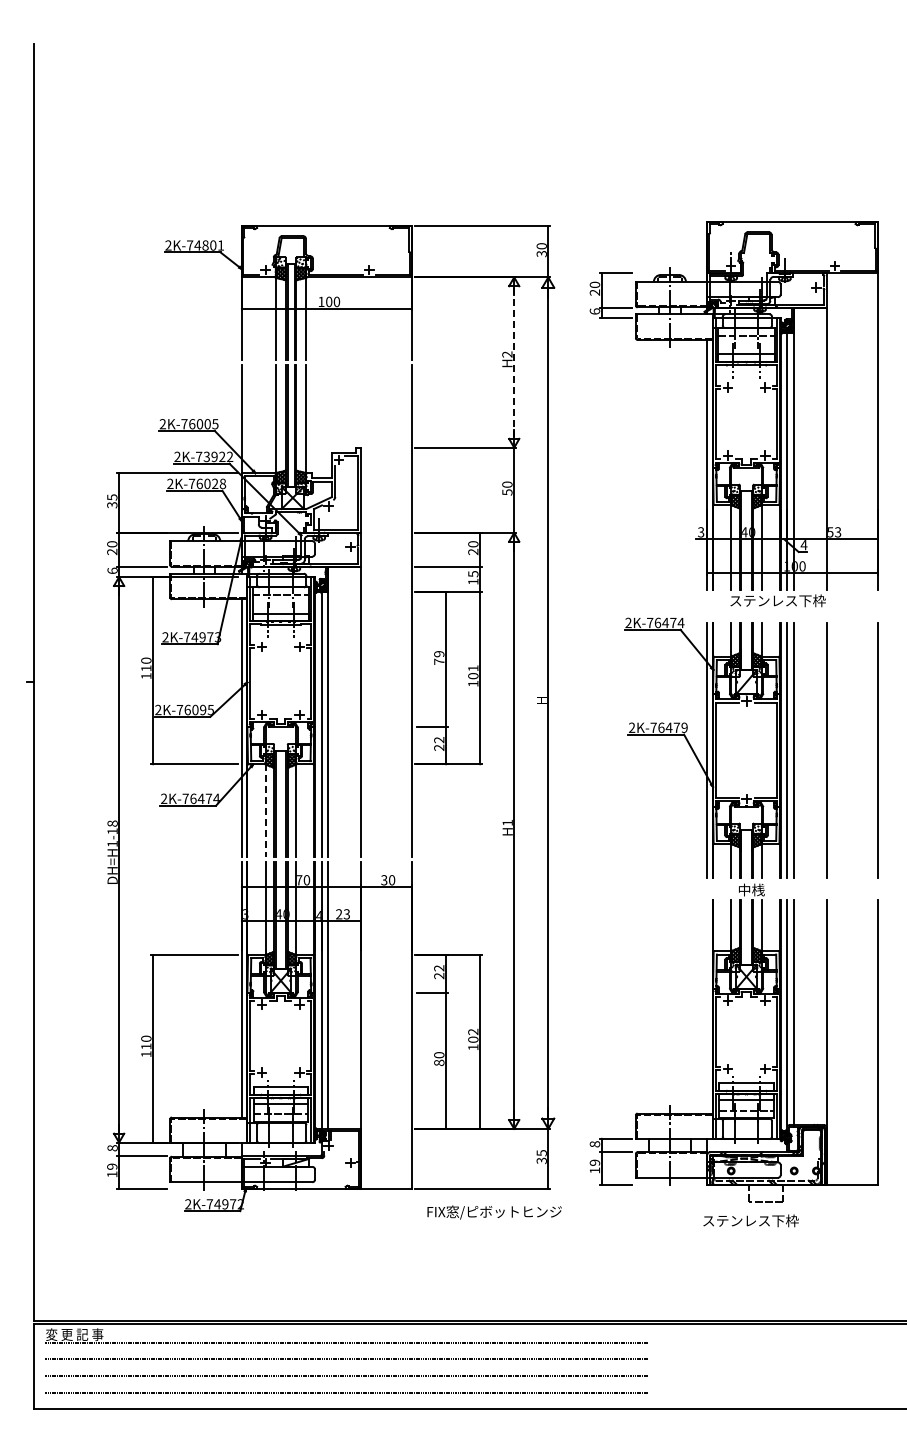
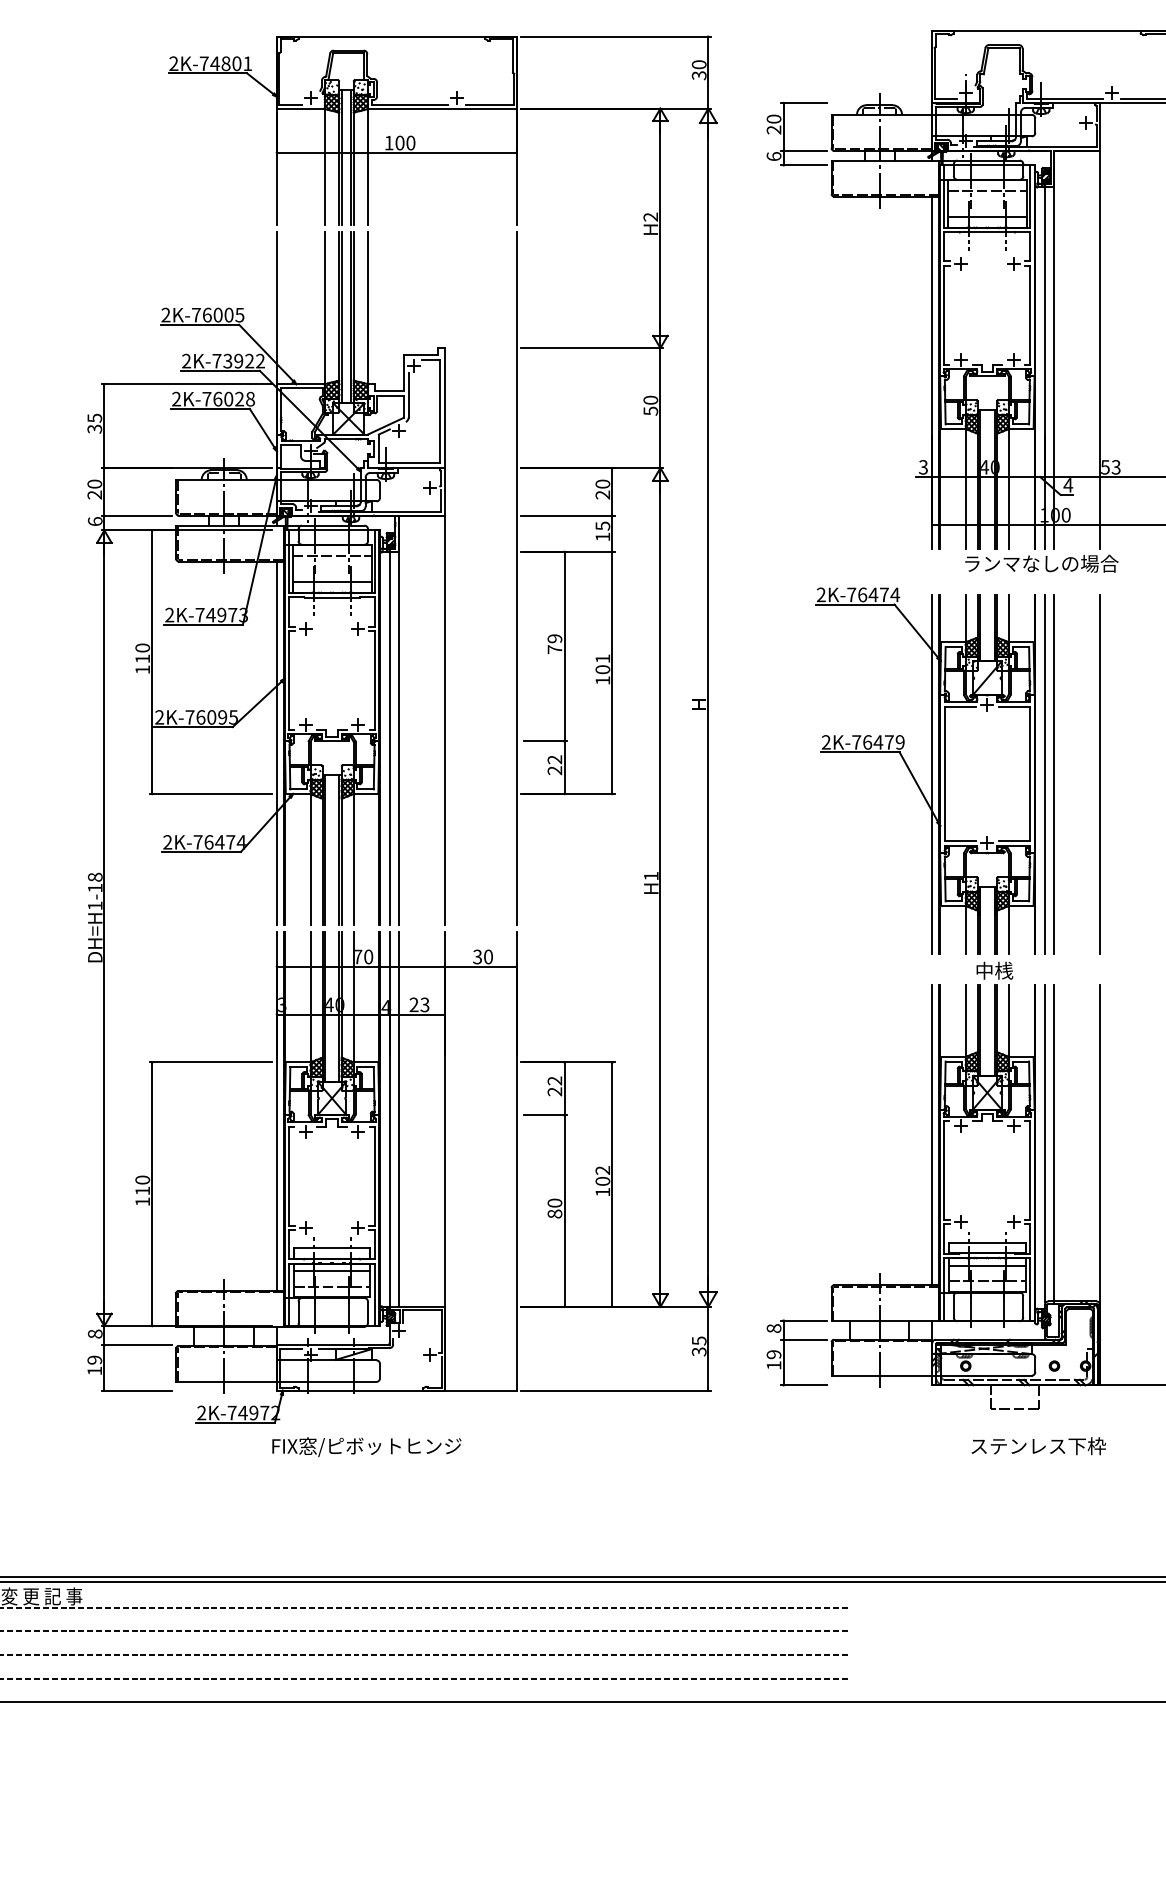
line: (514, 362) -> (660, 228), dashed -> solid
text: (784, 600) -> (1040, 563), ステンレス下枠 -> ランマなしの場合
line: (265, 811) -> (310, 860), dashed -> solid
line: (707, 1006) -> (932, 1134), added
text: (494, 1212) -> (366, 1447), moved
text: (750, 1220) -> (1037, 1445), moved

